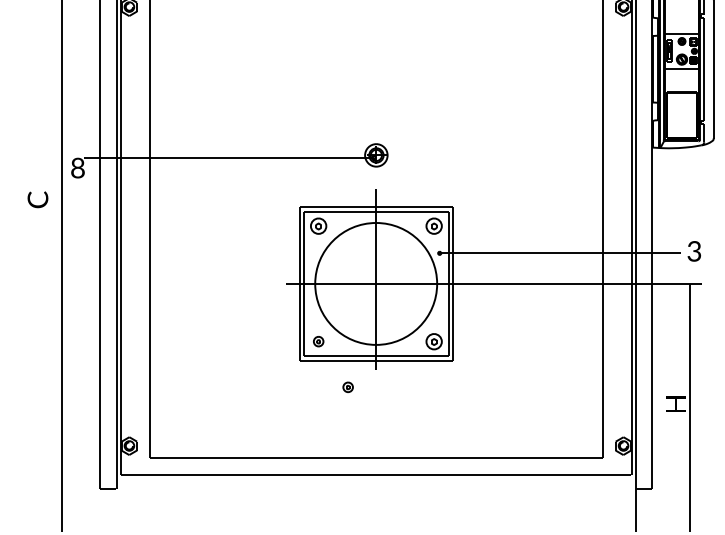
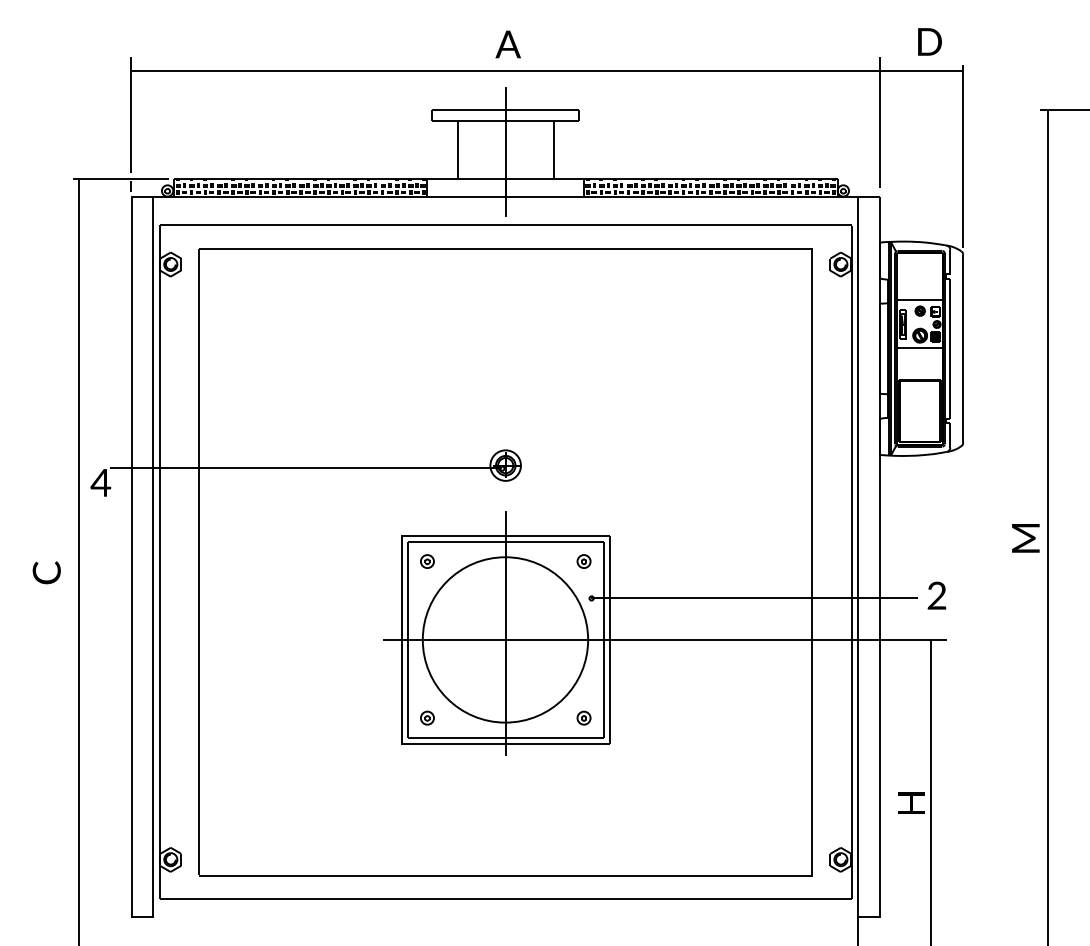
text: (77, 167) -> (100, 482), 8 -> 4
text: (37, 199) -> (46, 572), moved
part: (318, 226) -> (427, 561), size x0.62
part: (433, 226) -> (583, 561), size x0.62
text: (694, 251) -> (936, 596), 3 -> 2
part: (433, 341) -> (583, 717), size x0.62
part: (348, 386) -> (467, 779), removed

